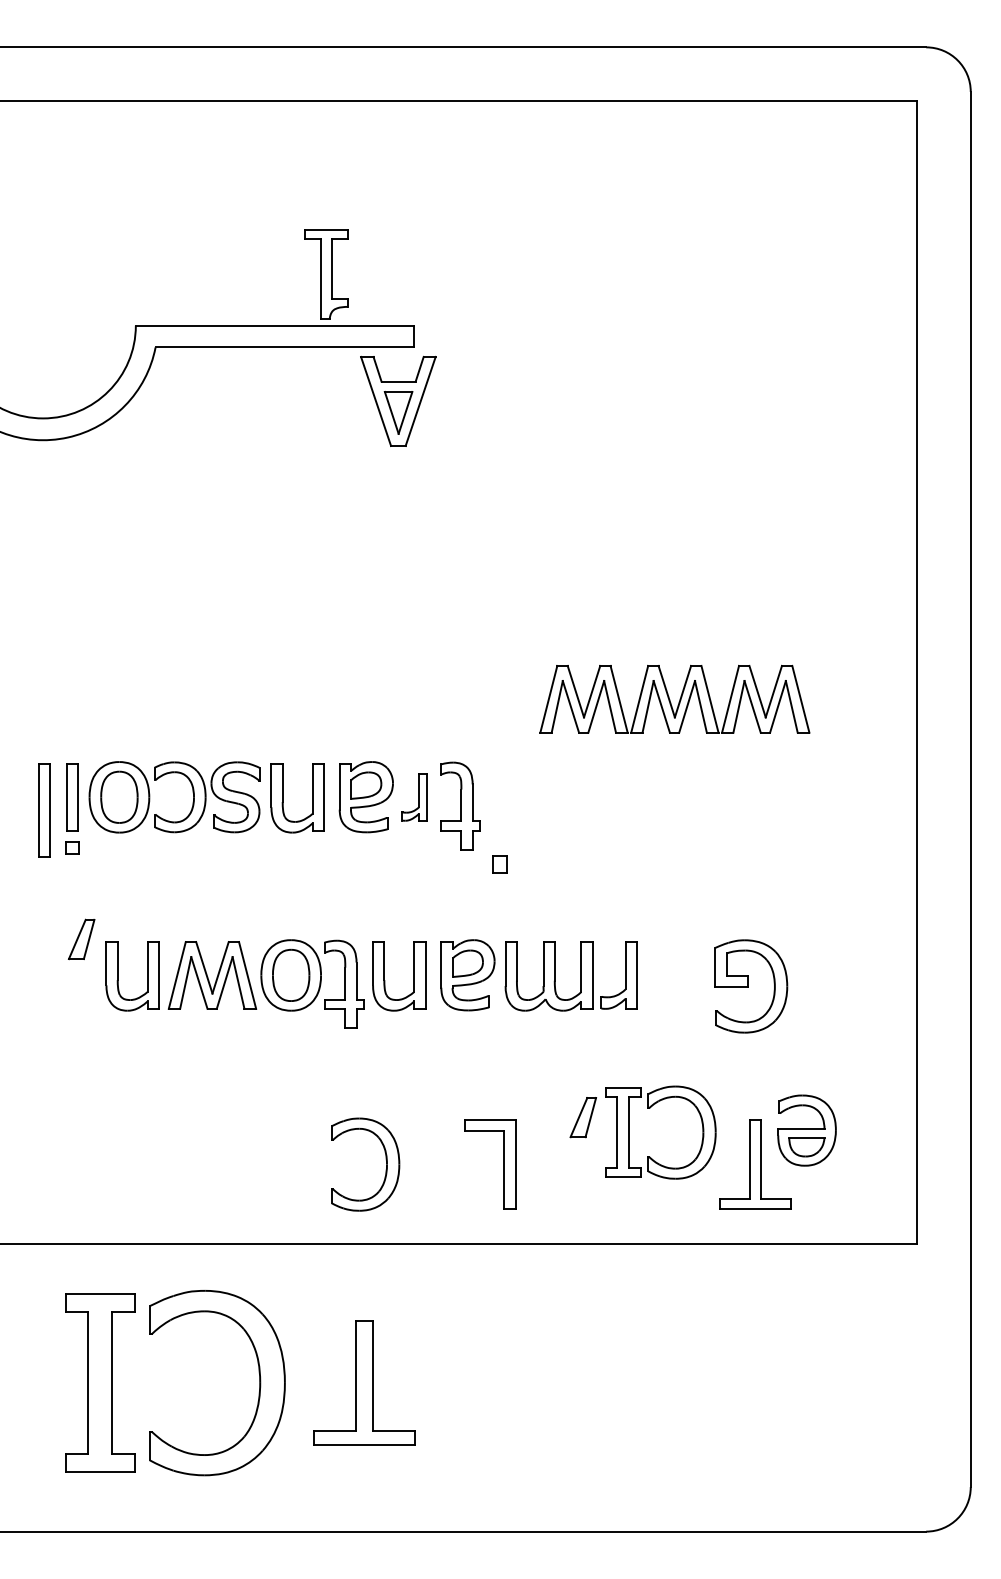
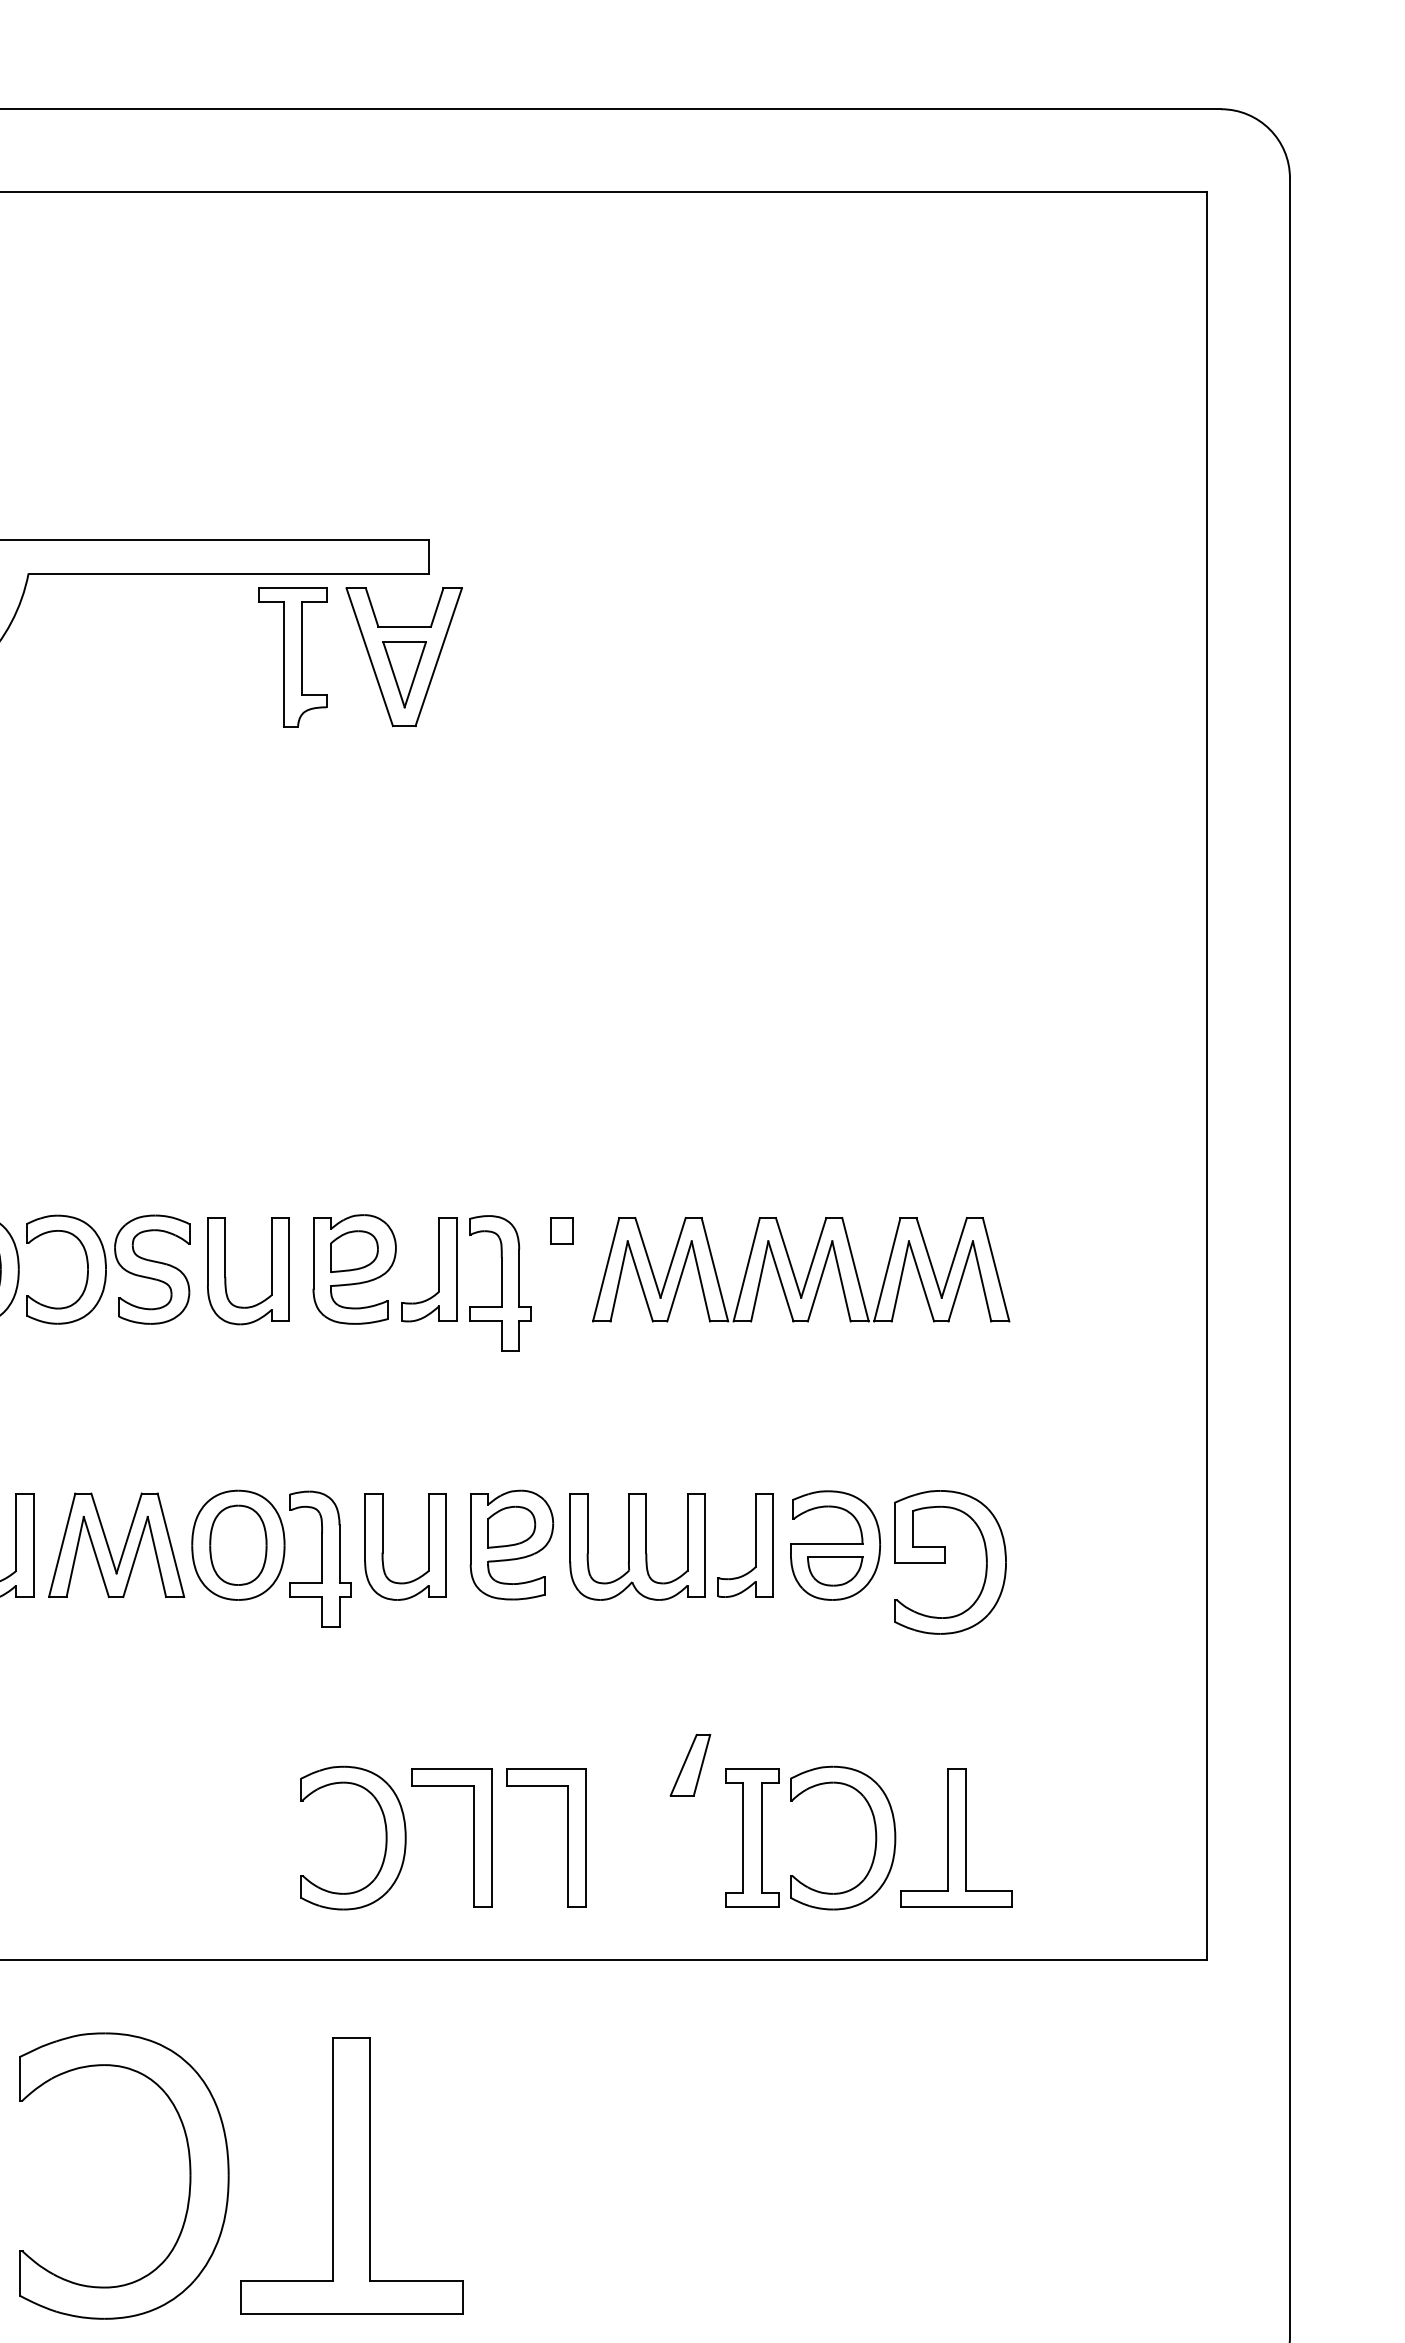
part: (326, 274) -> (293, 657), moved
part: (674, 698) -> (800, 1268), moved
part: (414, 797) -> (429, 1269), size x1.43
part: (499, 864) -> (560, 1231), moved
part: (650, 1108) -> (794, 1800), moved
part: (806, 1130) -> (834, 1545), moved
part: (442, 1164) -> (472, 1837), added
part: (364, 1382) -> (351, 2175), size x1.43

